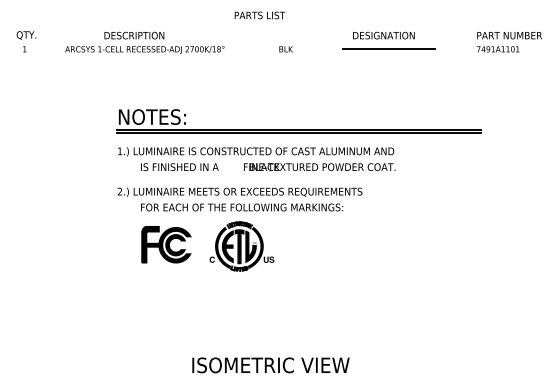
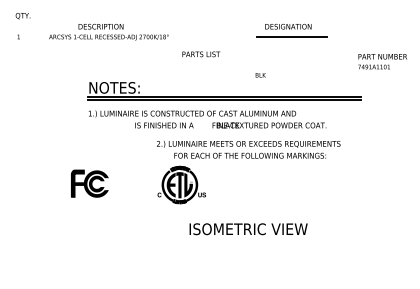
text: (259, 15) -> (200, 54), moved
text: (26, 35) -> (23, 16), moved
text: (509, 42) -> (382, 61), moved
text: (285, 49) -> (260, 75), moved
text: (268, 167) -> (231, 125), moved
text: (239, 199) -> (248, 149), moved
part: (166, 244) -> (89, 183), moved
text: (270, 365) -> (248, 229), moved

